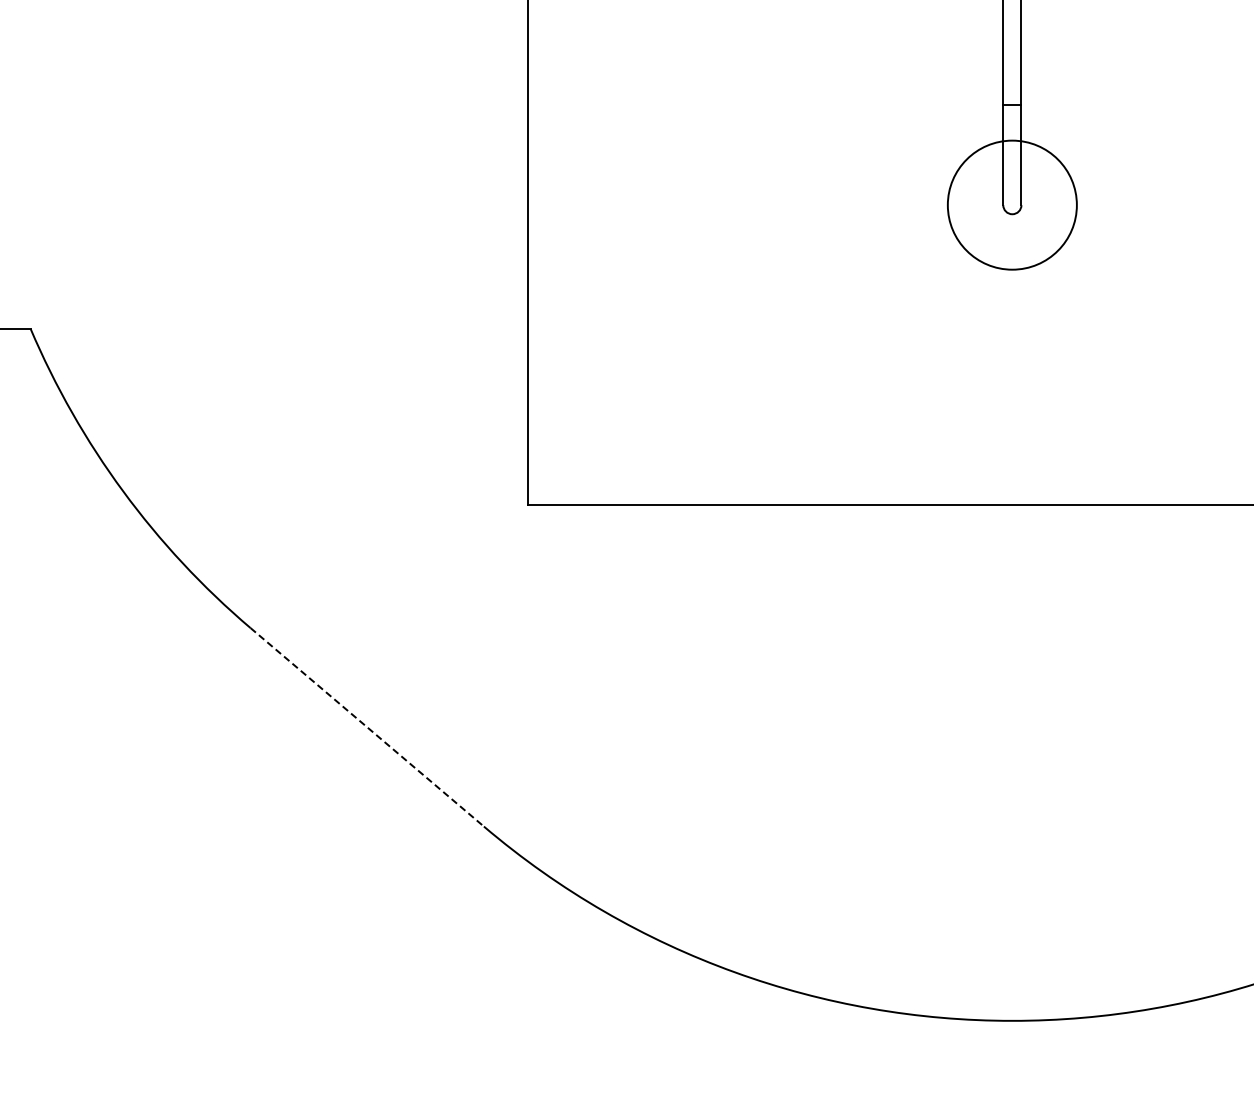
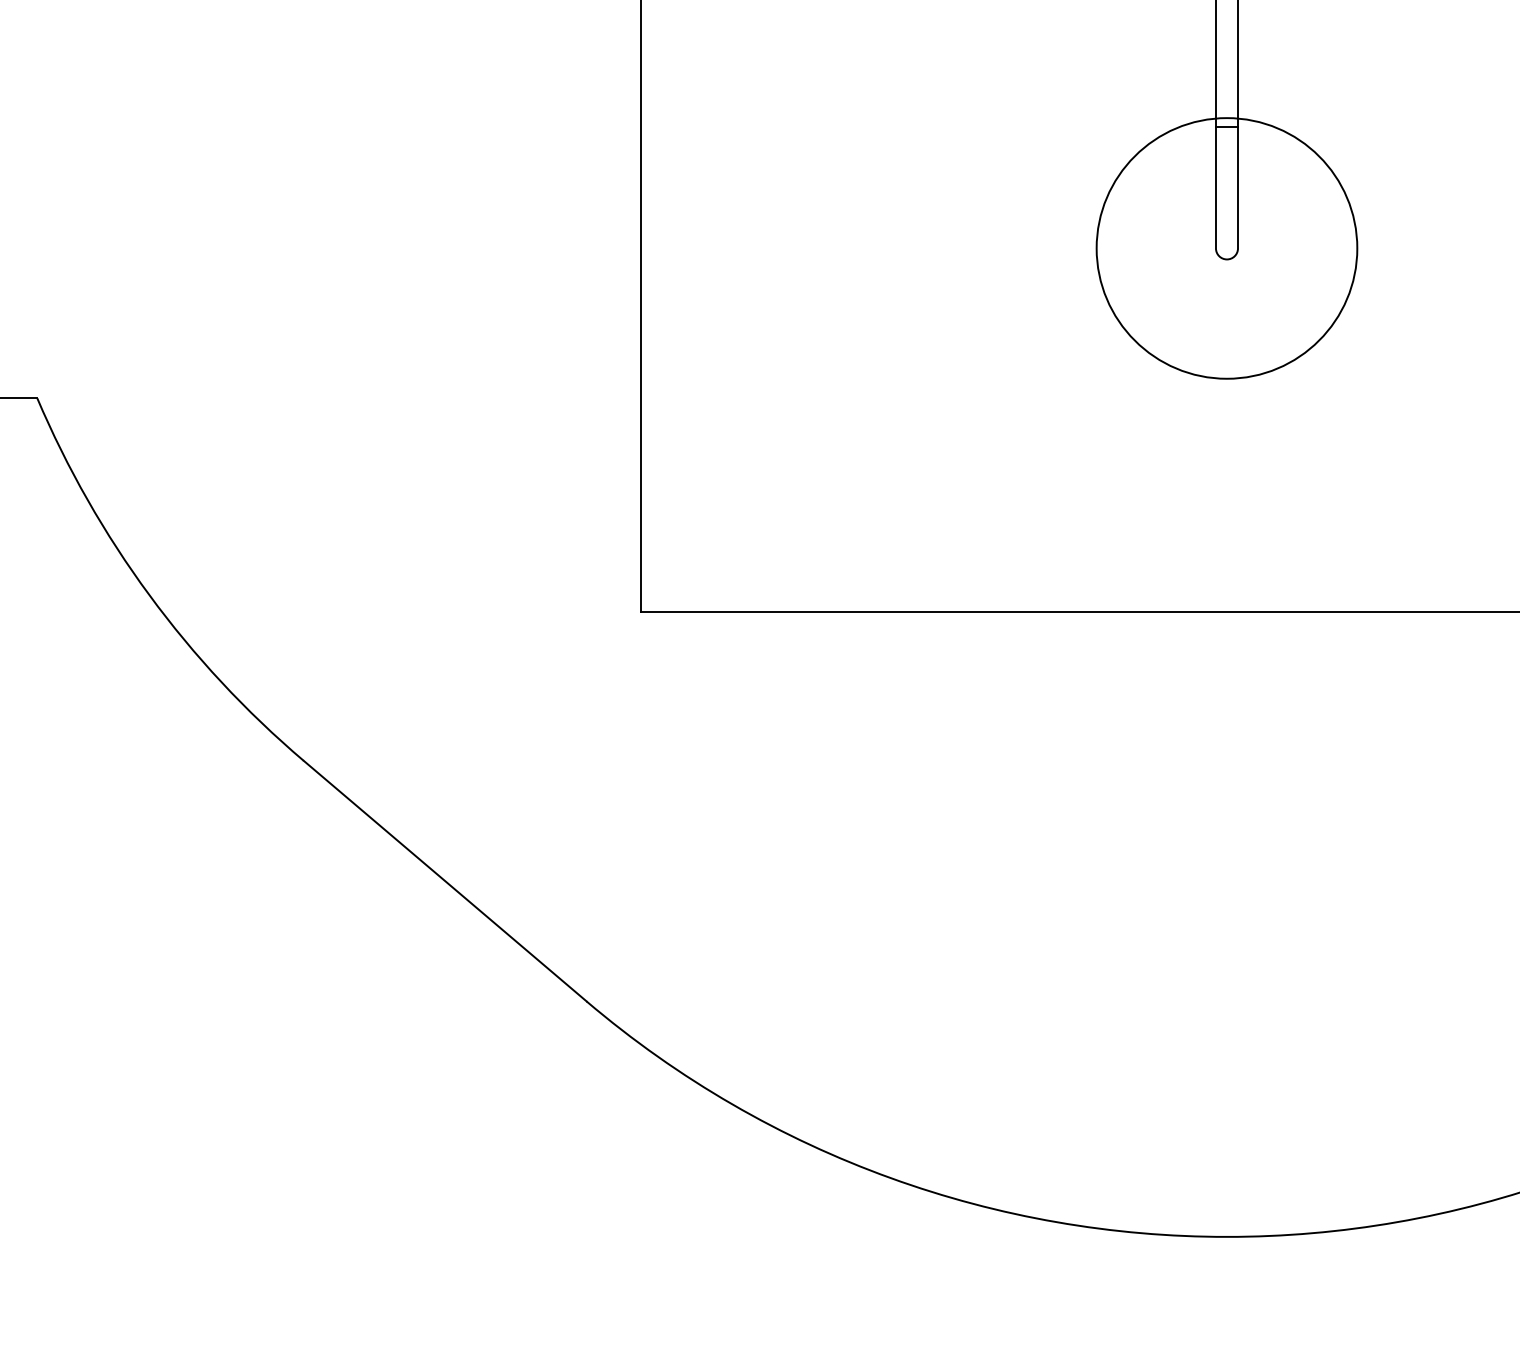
circle: (1011, 204) -> (1225, 247), size x1.67
line: (367, 727) -> (445, 881), dashed -> solid

